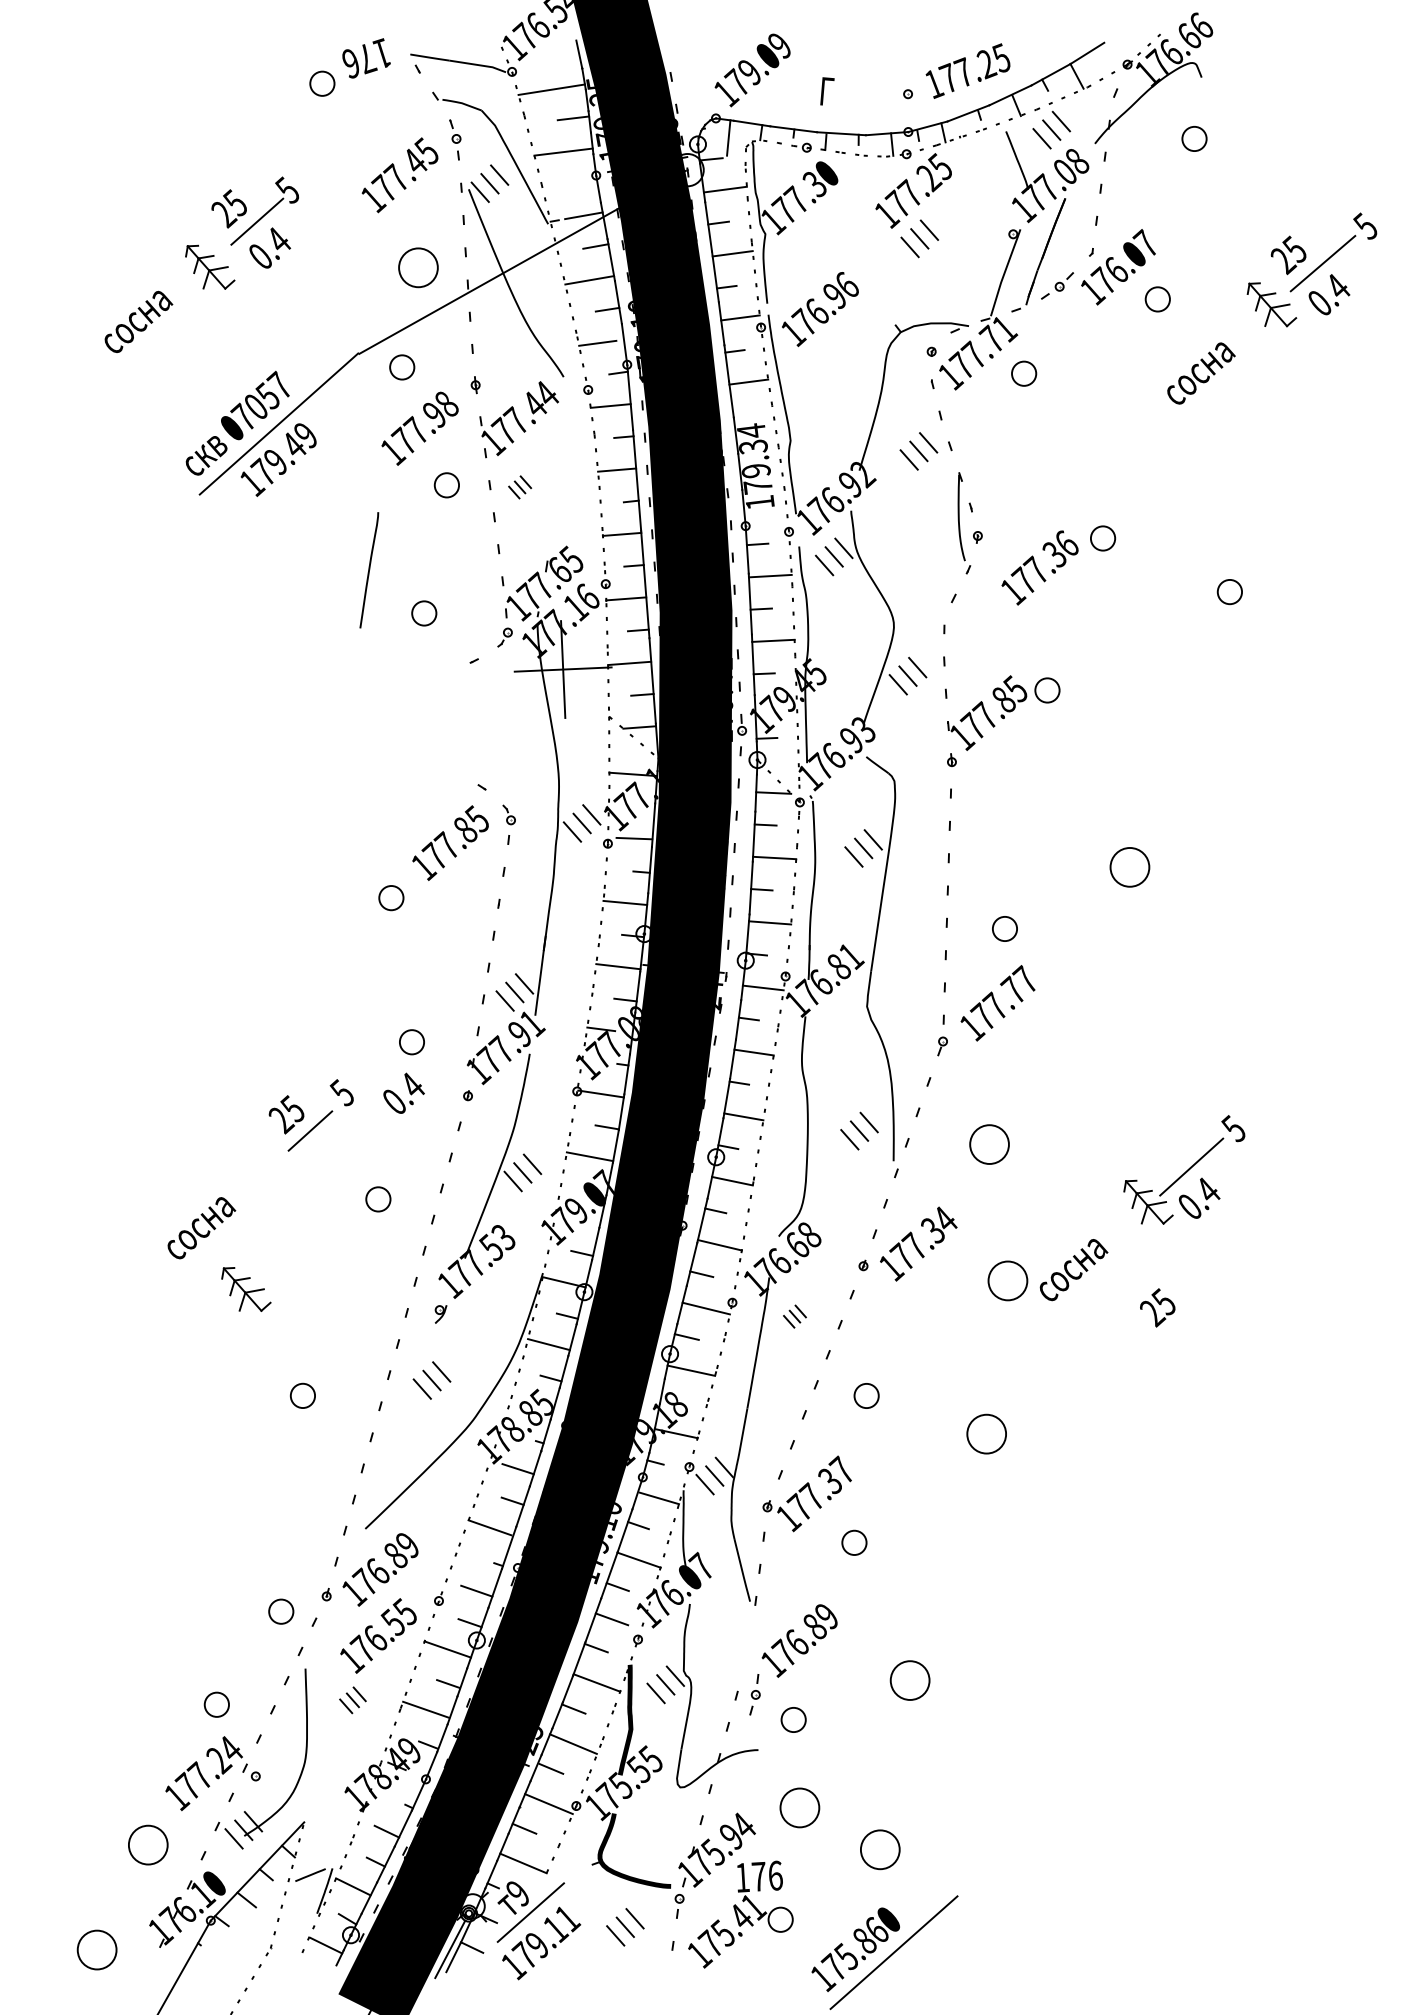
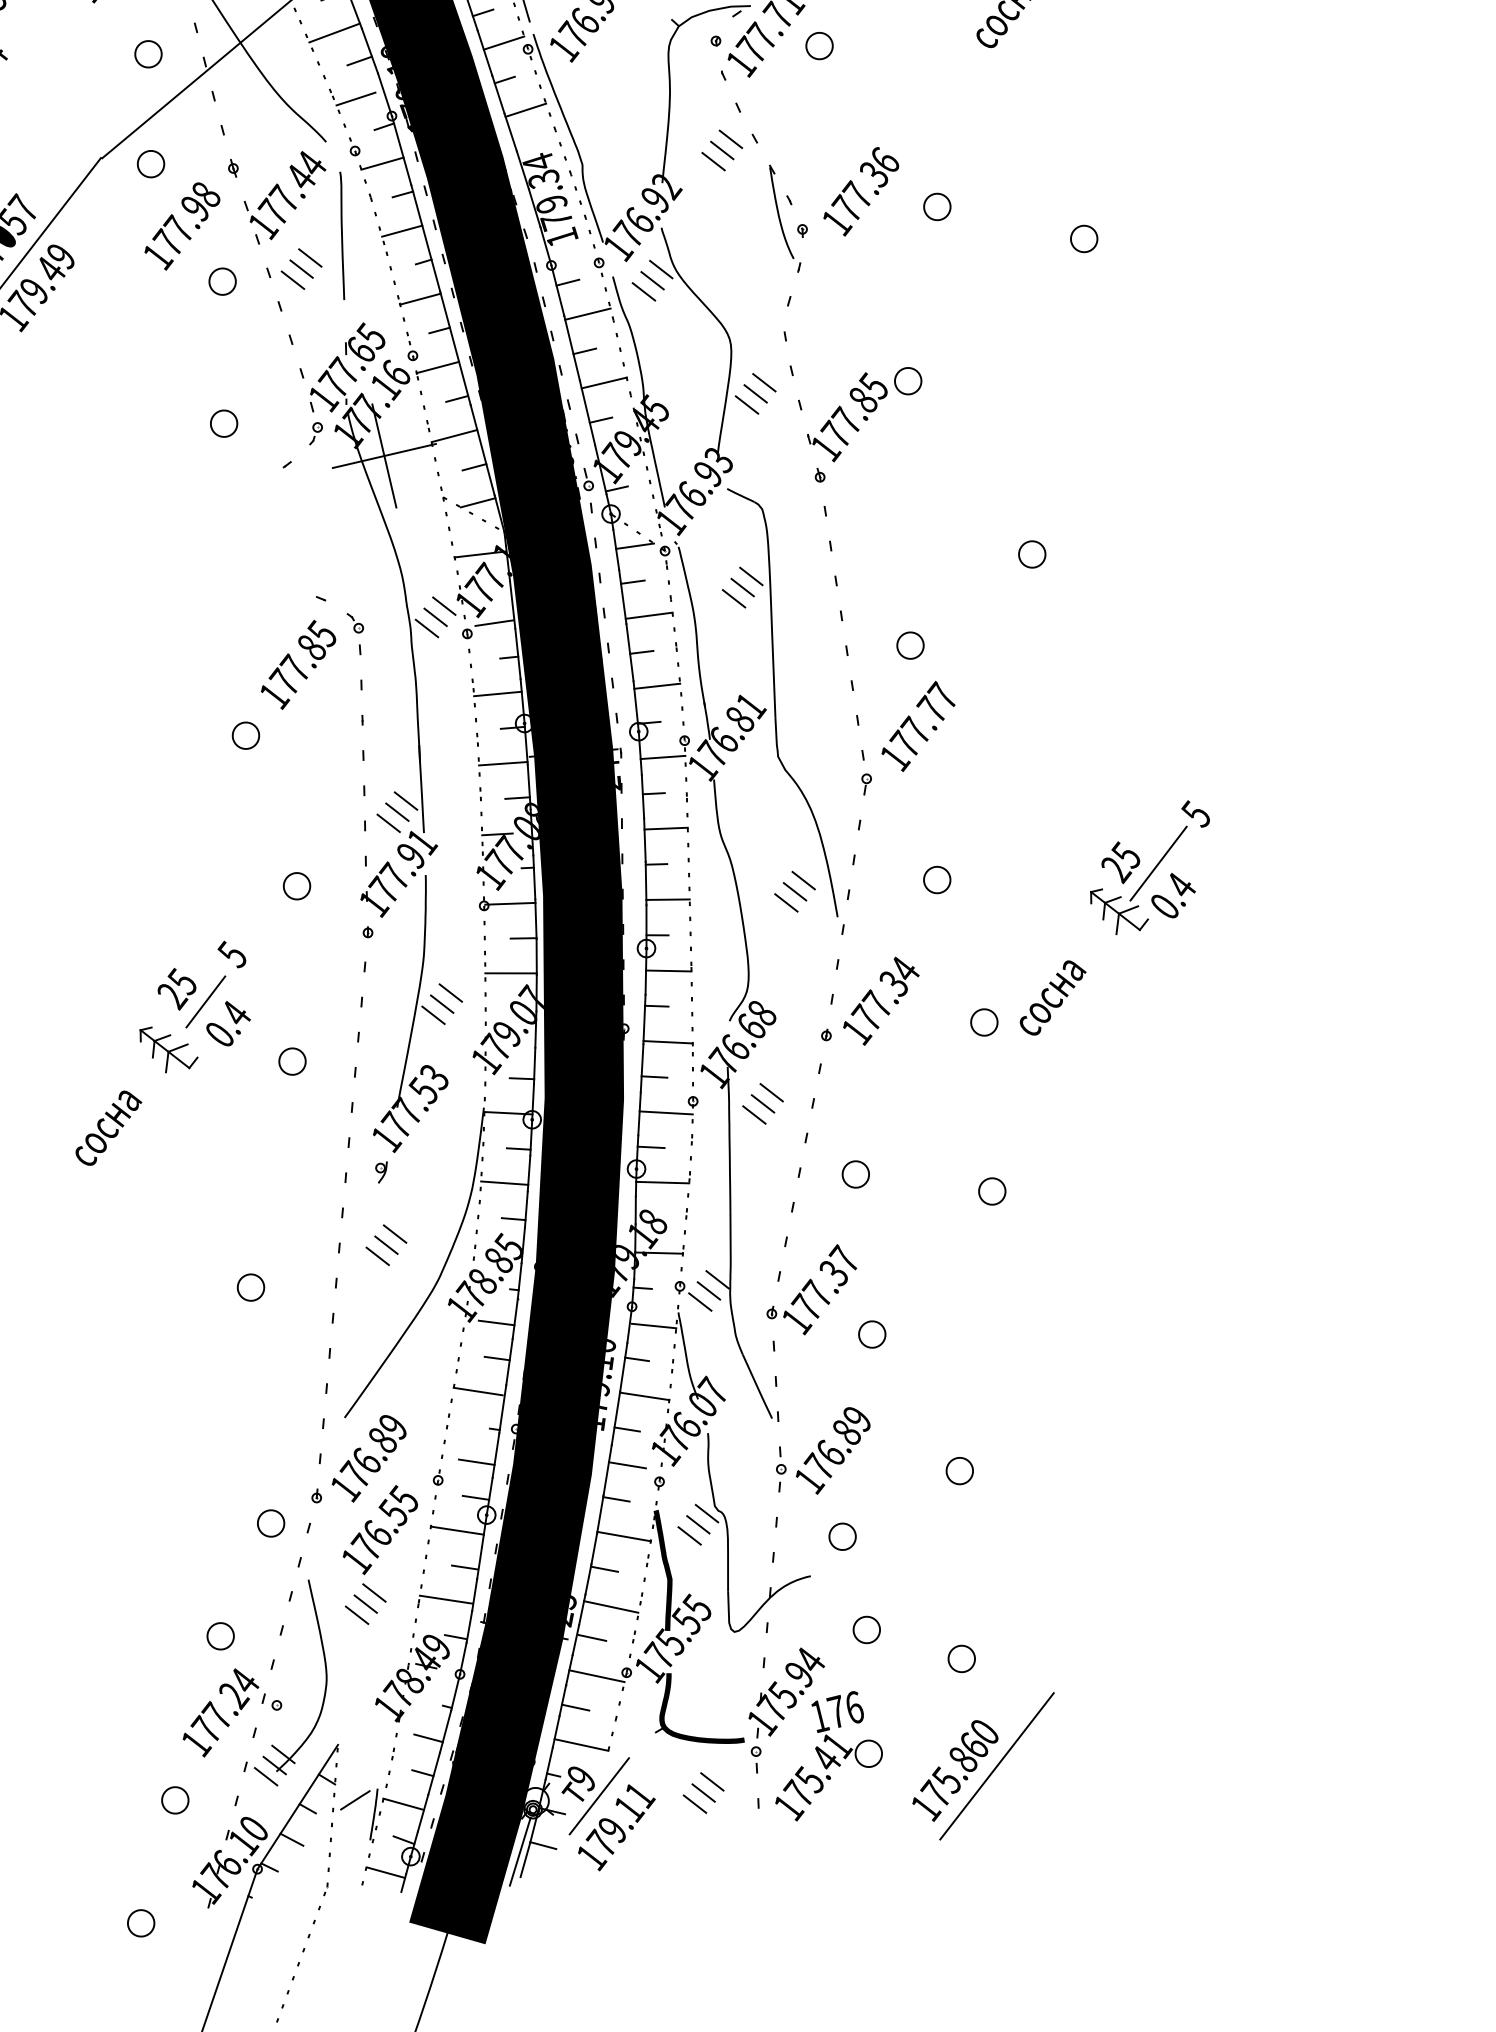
part: (418, 268) -> (148, 54), size x0.62
part: (519, 487) -> (300, 269), size x1.67
text: (1039, 567) -> (860, 191), moved
line: (369, 570) -> (342, 236), moved
part: (1129, 867) -> (1031, 554), size x0.62
text: (403, 1092) -> (227, 1022), moved
part: (989, 1144) -> (937, 880), size x0.62
part: (1007, 1280) -> (983, 1022), size x0.62
part: (246, 1289) -> (169, 1048), moved
text: (1157, 1307) -> (1120, 862), moved
part: (794, 1316) -> (762, 1103), size x1.67
part: (986, 1434) -> (992, 1191), size x0.62
part: (910, 1680) -> (960, 1470), size x0.62
part: (754, 1694) -> (779, 1469), moved
part: (352, 1700) -> (365, 1604), size x1.43
part: (799, 1807) -> (866, 1629), size x0.62
part: (148, 1844) -> (175, 1799), size x0.62
part: (880, 1850) -> (961, 1659), size x0.62
part: (96, 1949) -> (140, 1923), size x0.62

